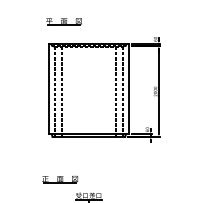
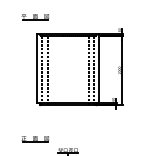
part: (63, 22) -> (34, 17), moved
part: (59, 180) -> (34, 139), moved

